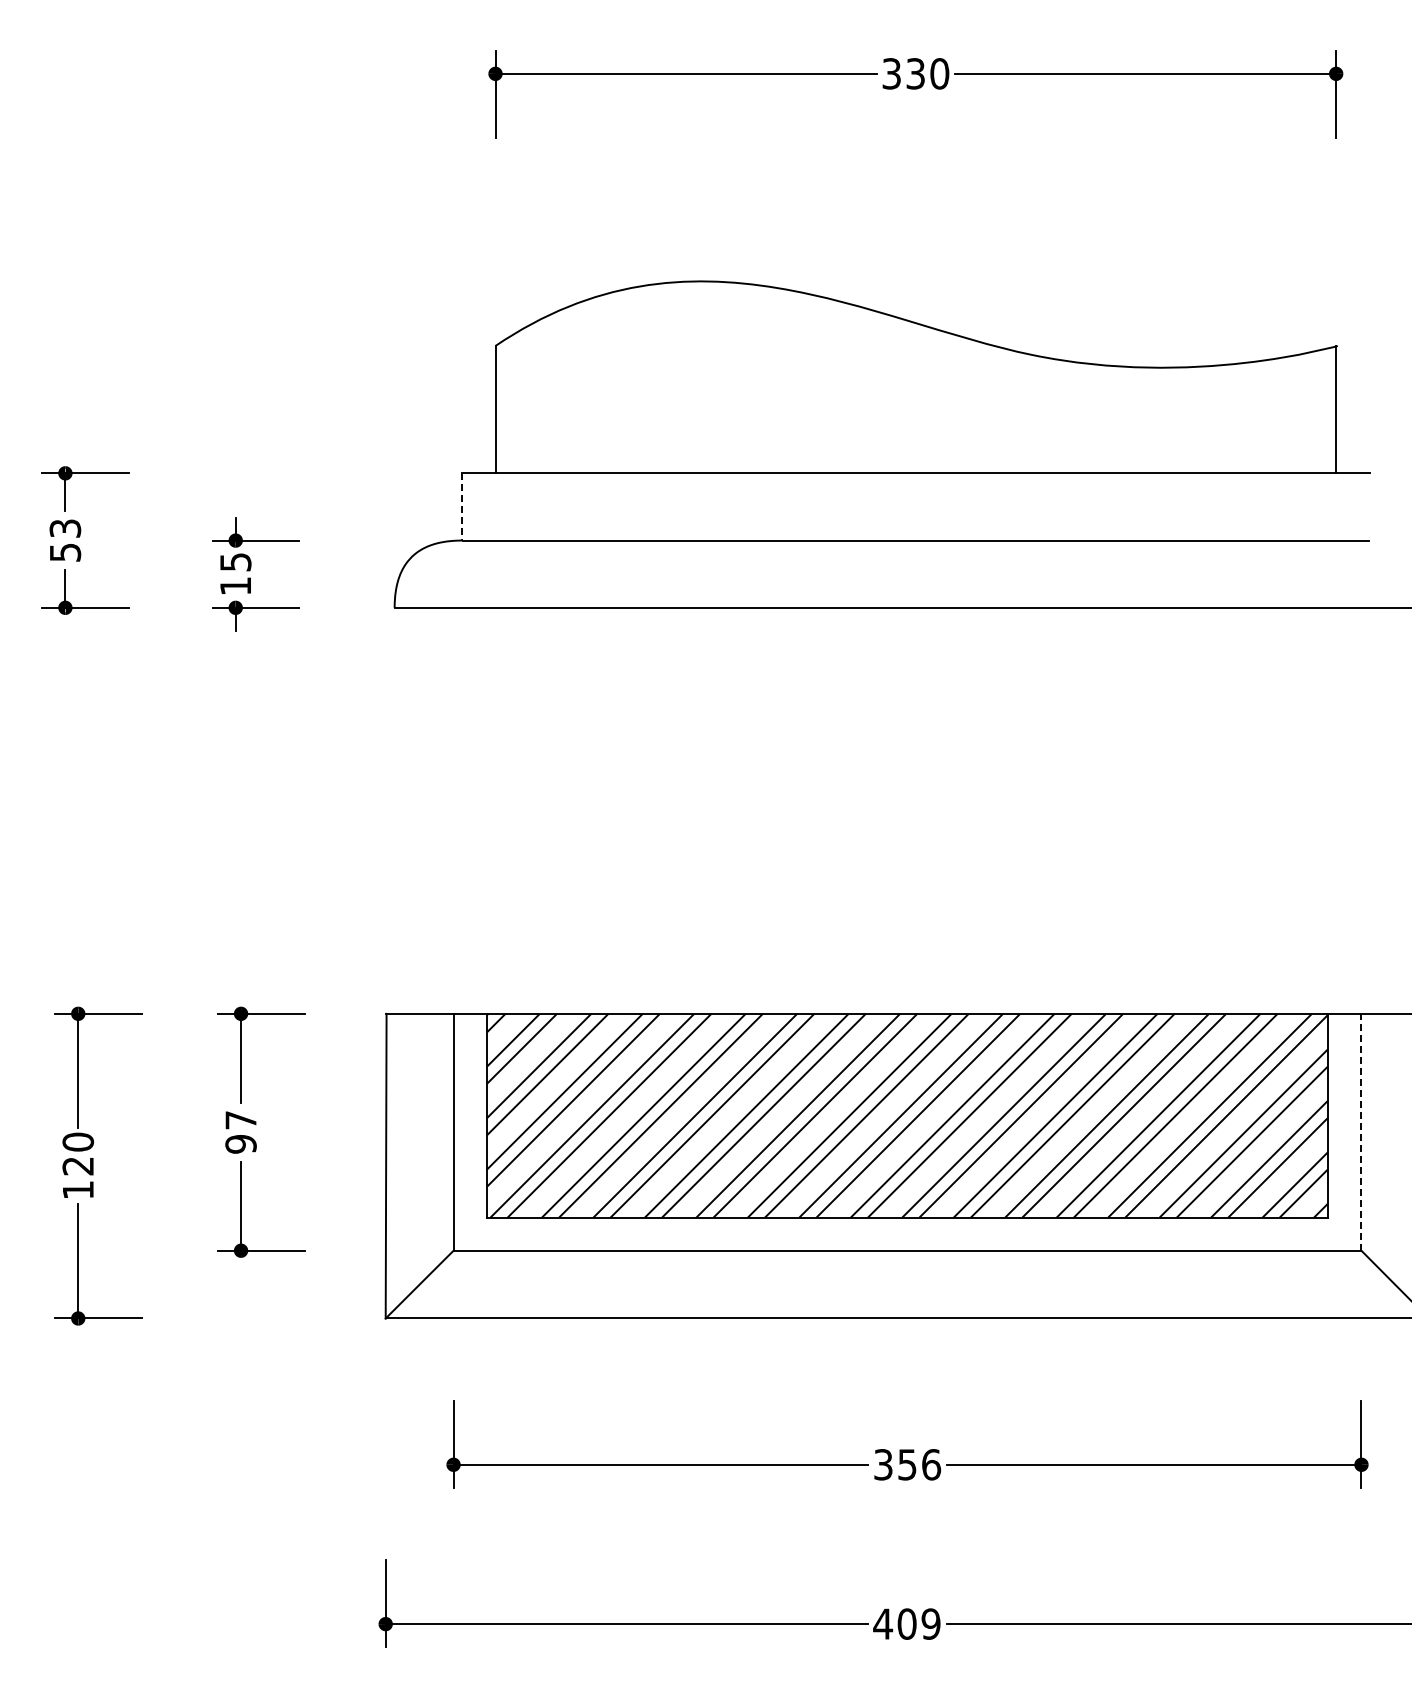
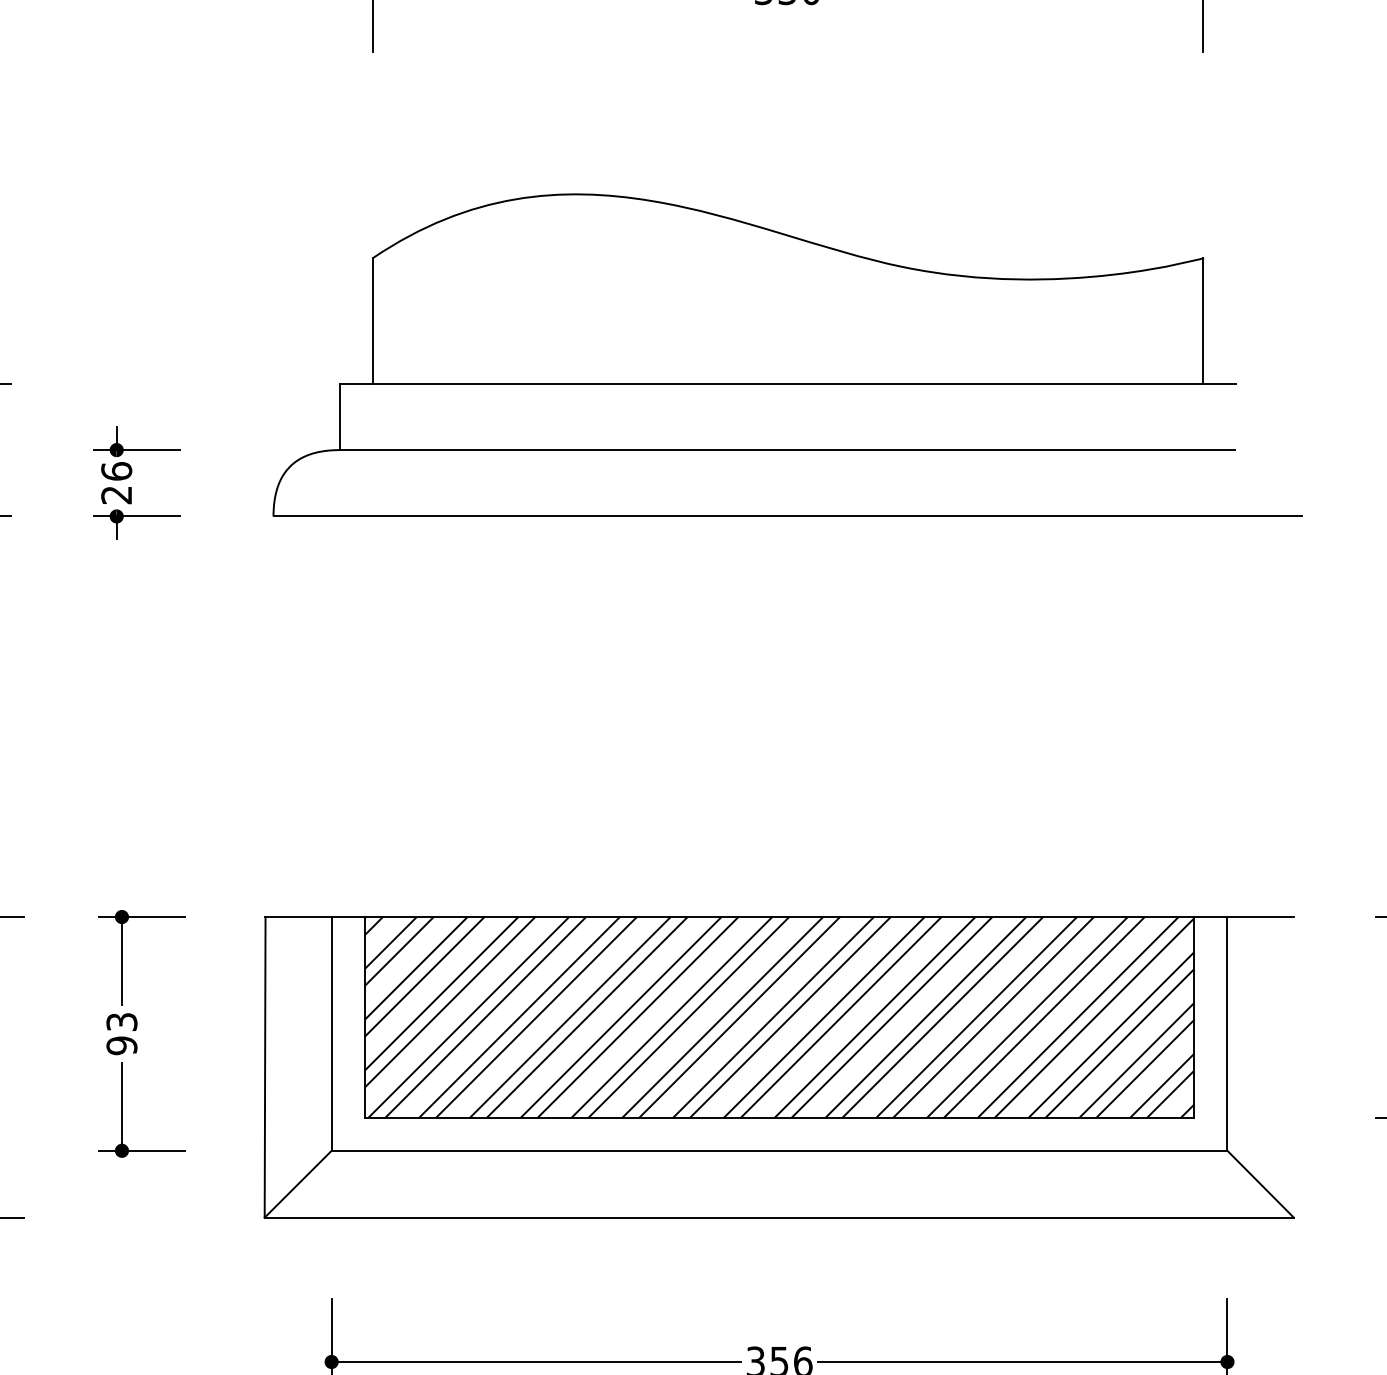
line: (461, 506) -> (339, 416), dashed -> solid
text: (235, 573) -> (116, 482), 15 -> 26
text: (240, 1120) -> (121, 1022), 97 -> 93
line: (1361, 1131) -> (1227, 1033), dashed -> solid

